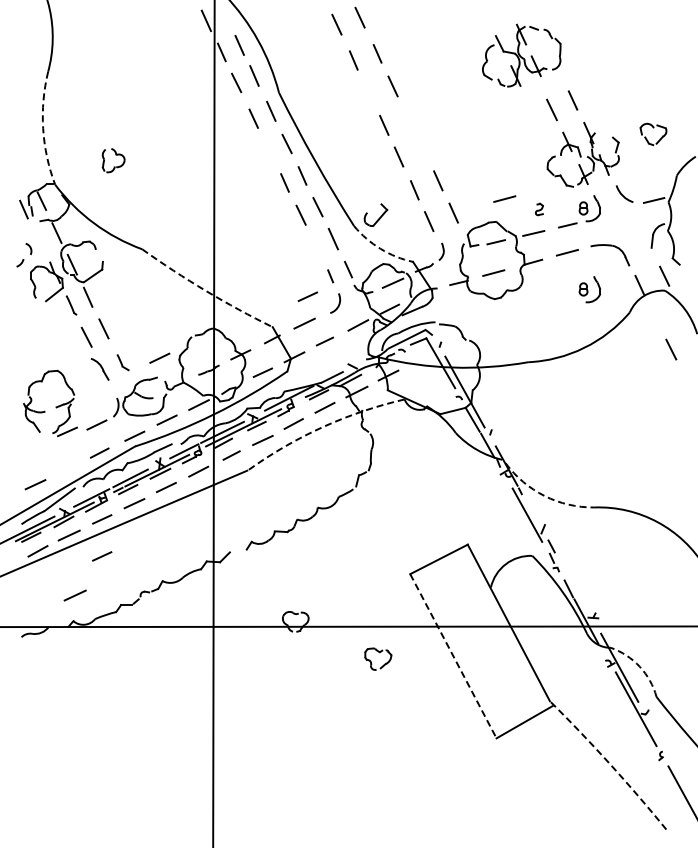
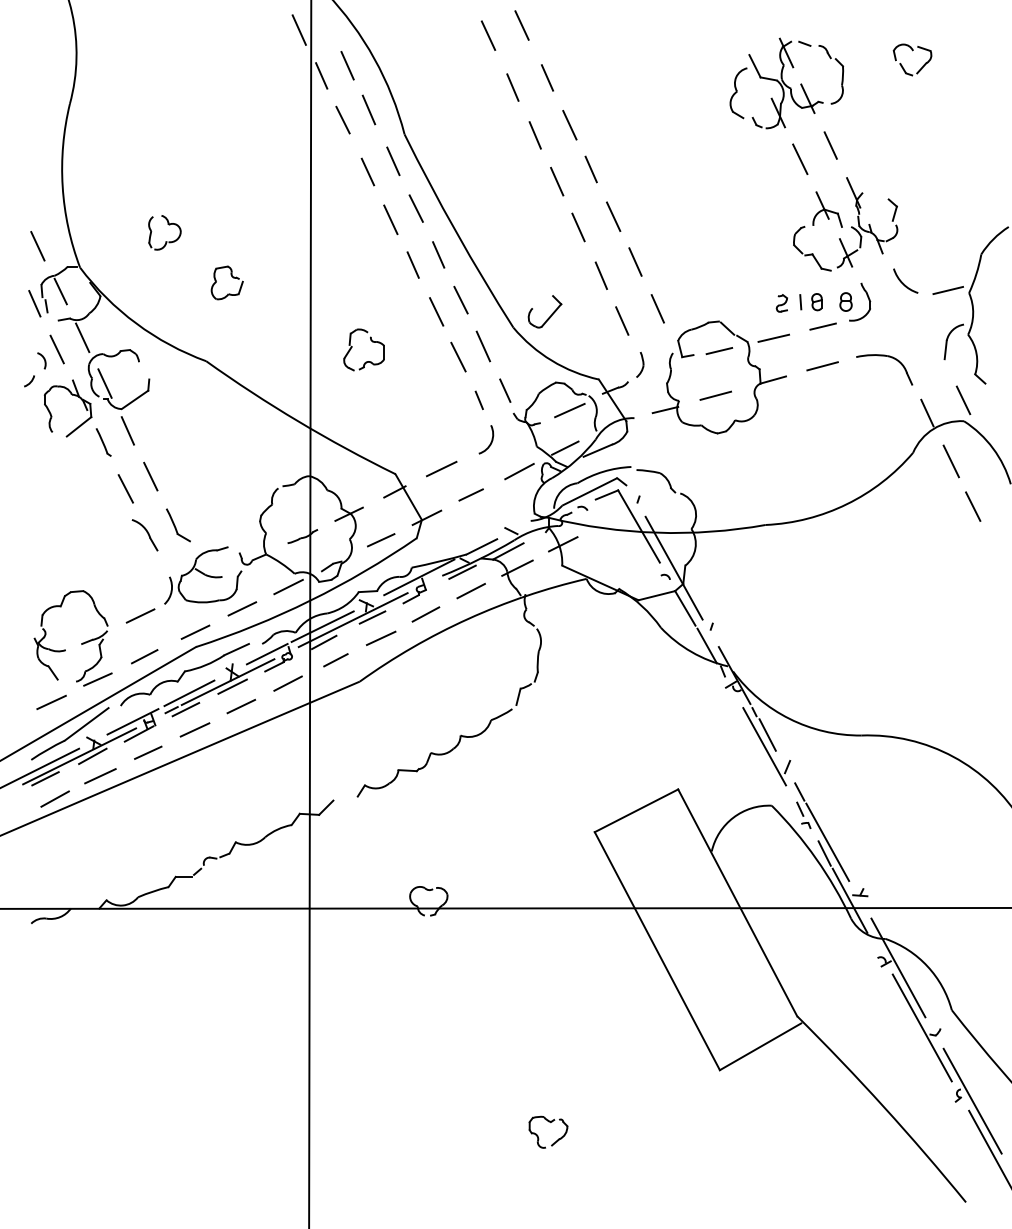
part: (521, 55) -> (786, 83), moved
line: (368, 93) -> (534, 135), added
line: (407, 116) -> (590, 168), added
arc: (43, 128) -> (63, 186), dashed -> solid
part: (653, 134) -> (912, 60), moved
line: (422, 149) -> (612, 216), added
line: (269, 151) -> (390, 219), added
line: (25, 169) -> (37, 245), added
part: (156, 195) -> (226, 283), added
line: (504, 198) -> (731, 287), removed
part: (559, 208) -> (811, 302), added
part: (243, 239) -> (353, 347), added
line: (38, 240) -> (55, 348), added
line: (316, 246) -> (458, 357), added
arc: (380, 248) -> (551, 360), dashed -> solid
part: (589, 289) -> (854, 419), removed
arc: (205, 290) -> (297, 420), dashed -> solid
line: (307, 296) -> (445, 429), removed
line: (655, 318) -> (950, 461), added
line: (159, 357) -> (231, 518), removed
part: (122, 362) -> (177, 525), size x1.43
part: (50, 403) -> (73, 638), moved
arc: (322, 427) -> (467, 619), dashed -> solid
arc: (544, 495) -> (789, 718), dashed -> solid
line: (529, 507) -> (767, 735), added
line: (102, 556) -> (148, 806), removed
line: (570, 580) -> (827, 841), added
line: (74, 595) -> (108, 863), removed
line: (453, 656) -> (657, 951), dashed -> solid
part: (378, 658) -> (548, 1131), moved
arc: (639, 666) -> (927, 966), dashed -> solid
line: (670, 759) -> (972, 1100), added
arc: (609, 763) -> (883, 1106), dashed -> solid

